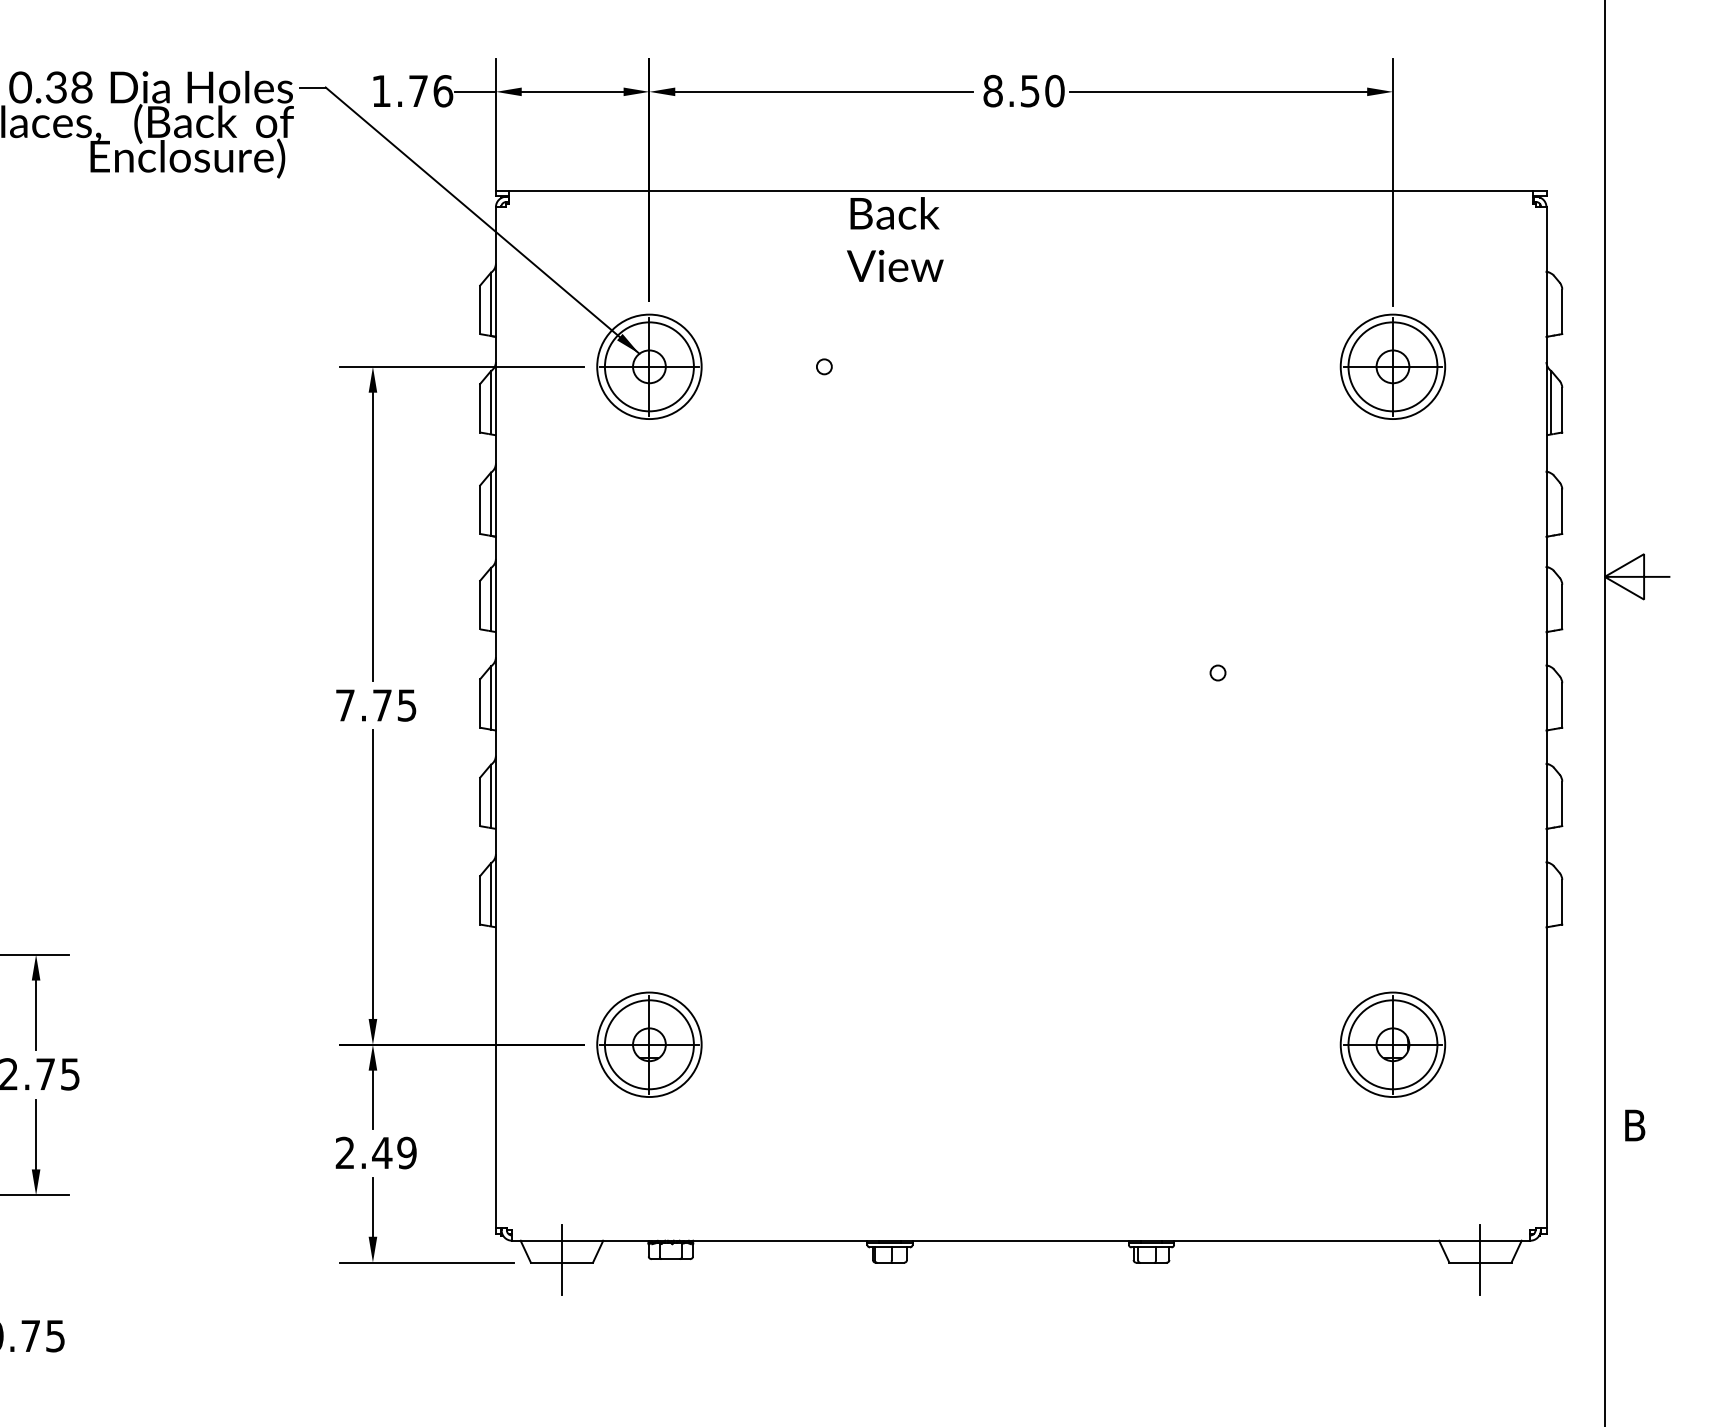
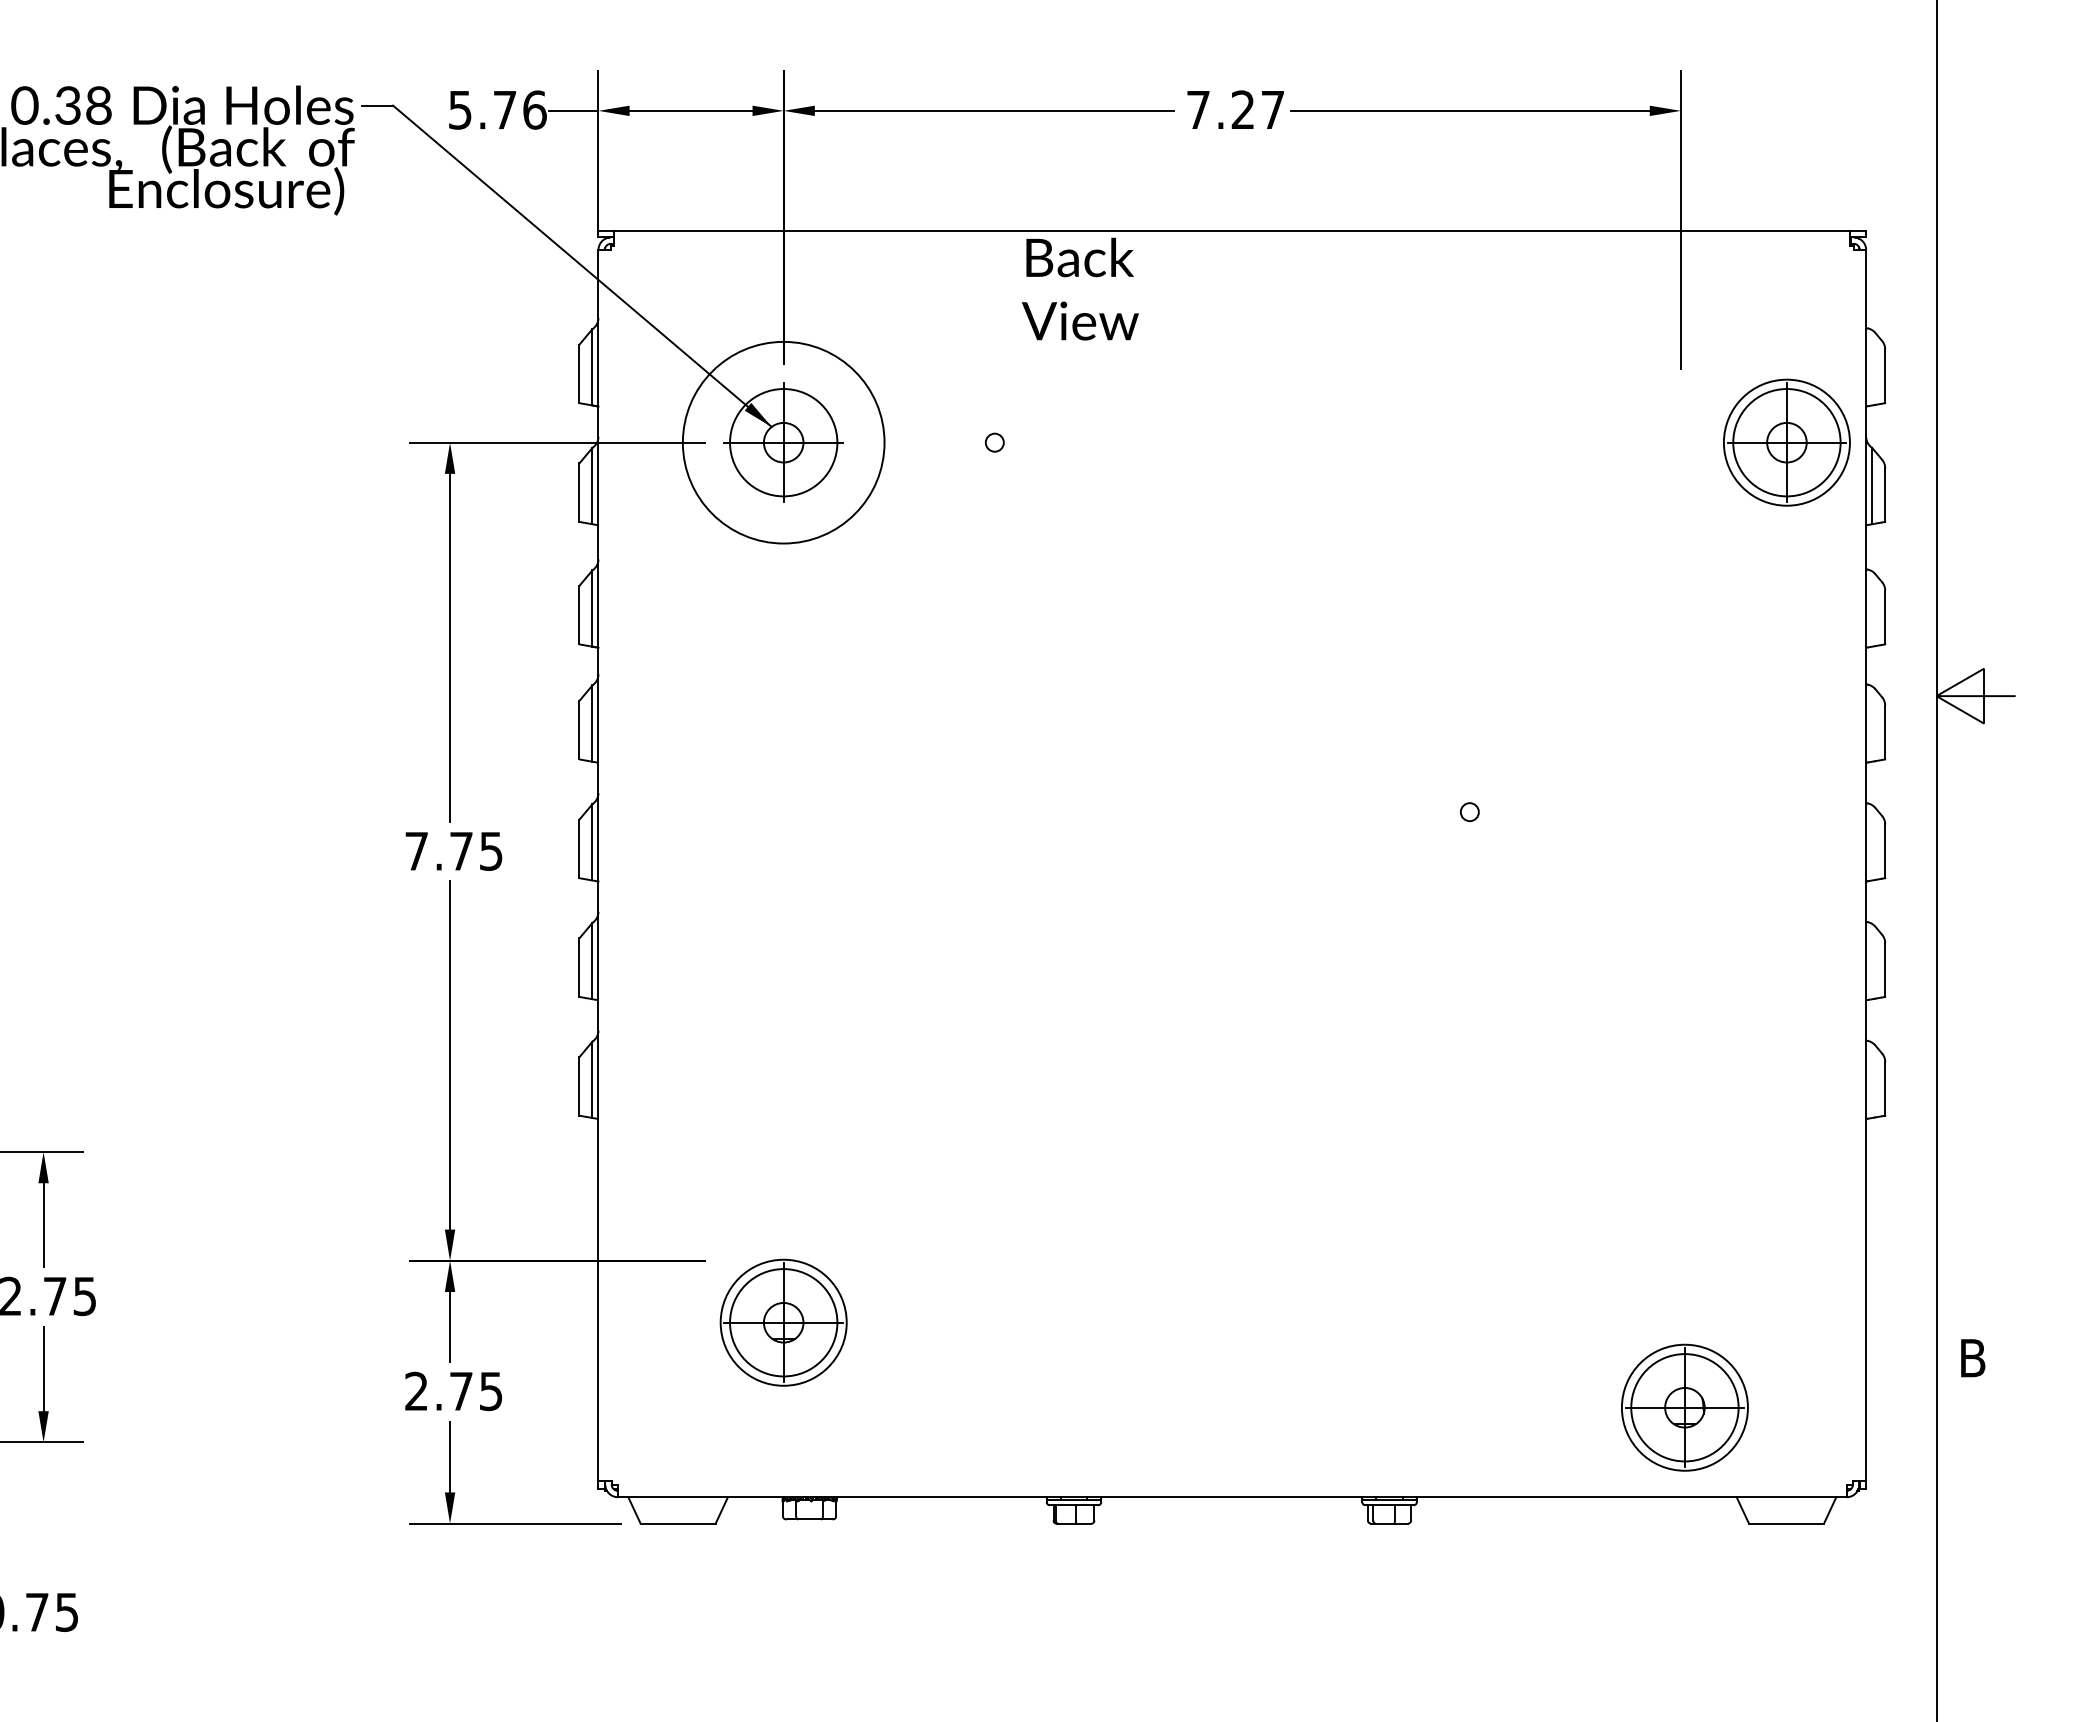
text: (1023, 90) -> (1235, 109), 8.50 -> 7.27
text: (381, 91) -> (460, 110), 1.76 -> 5.76
circle: (649, 366) -> (783, 442), size x1.6
part: (1392, 366) -> (1786, 442), moved
part: (649, 1044) -> (783, 1322), moved
part: (1392, 1044) -> (1684, 1407), moved
text: (394, 1152) -> (475, 1390), 2.49 -> 2.75
line: (562, 1260) -> (678, 1520), removed
line: (1480, 1260) -> (1786, 1520), removed

